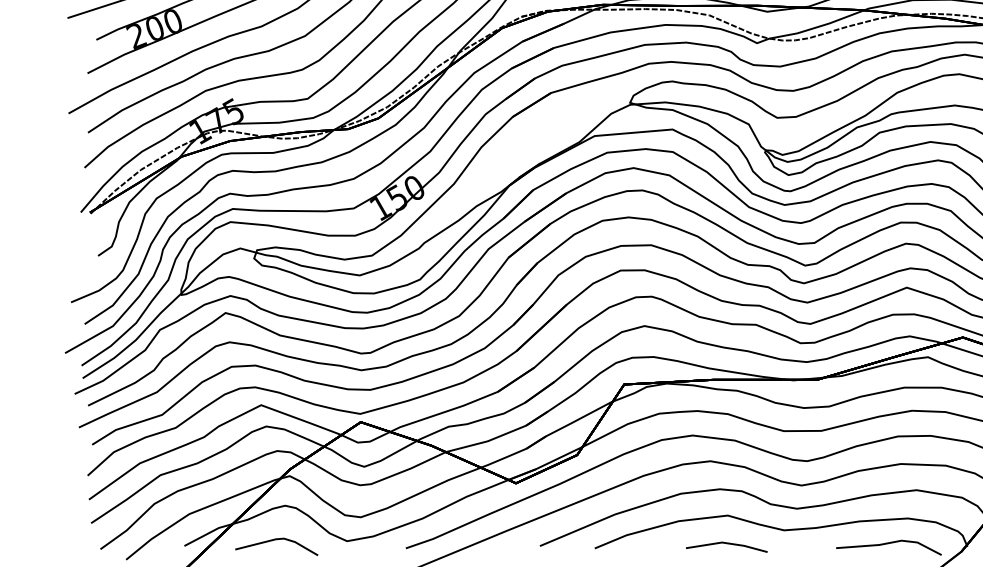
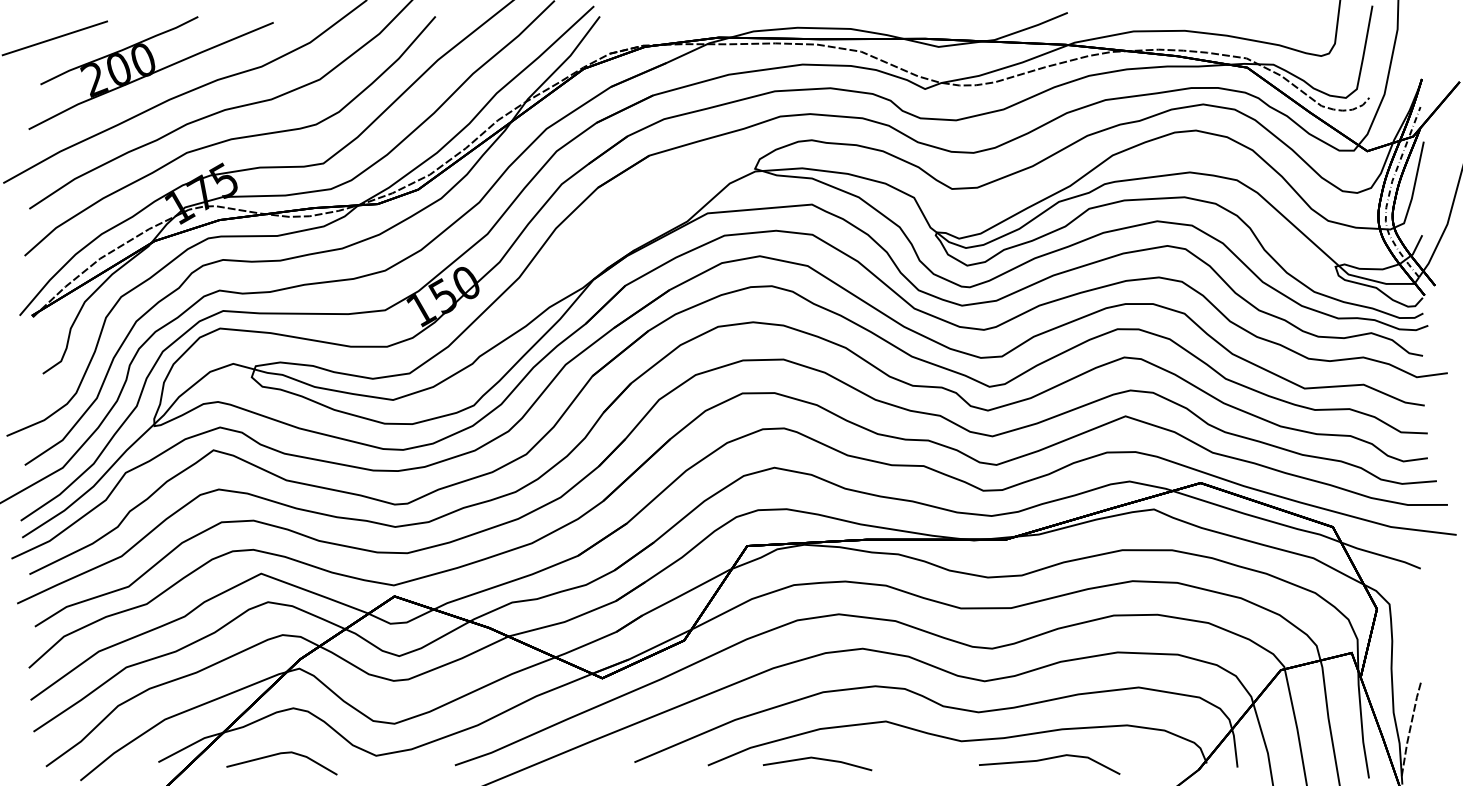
line: (726, 543) -> (817, 759), moved
line: (888, 543) -> (1049, 759), moved

